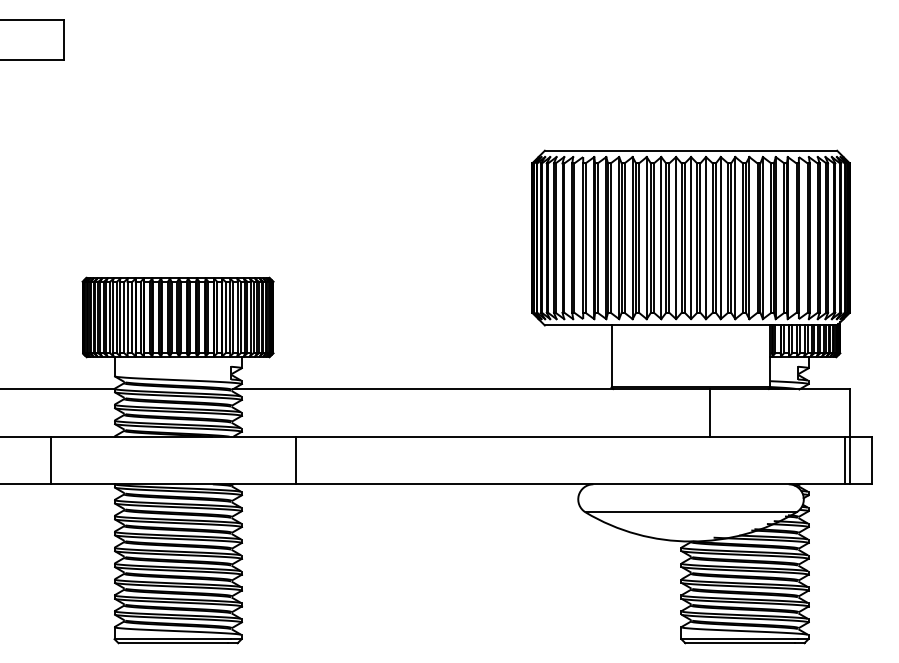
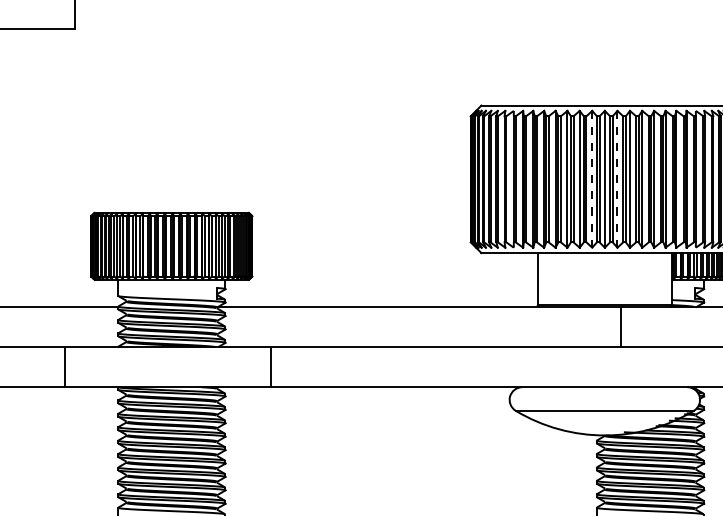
line: (676, 237) -> (592, 178), solid -> dashed
line: (705, 237) -> (617, 178), solid -> dashed

